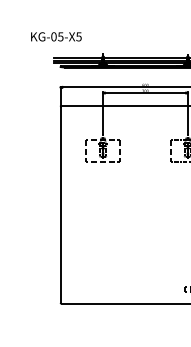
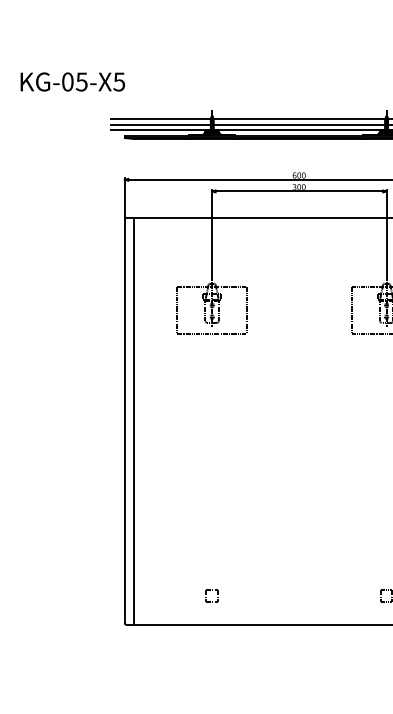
text: (56, 36) -> (73, 81), moved
line: (64, 204) -> (132, 420), added
part: (102, 289) -> (210, 595), added

